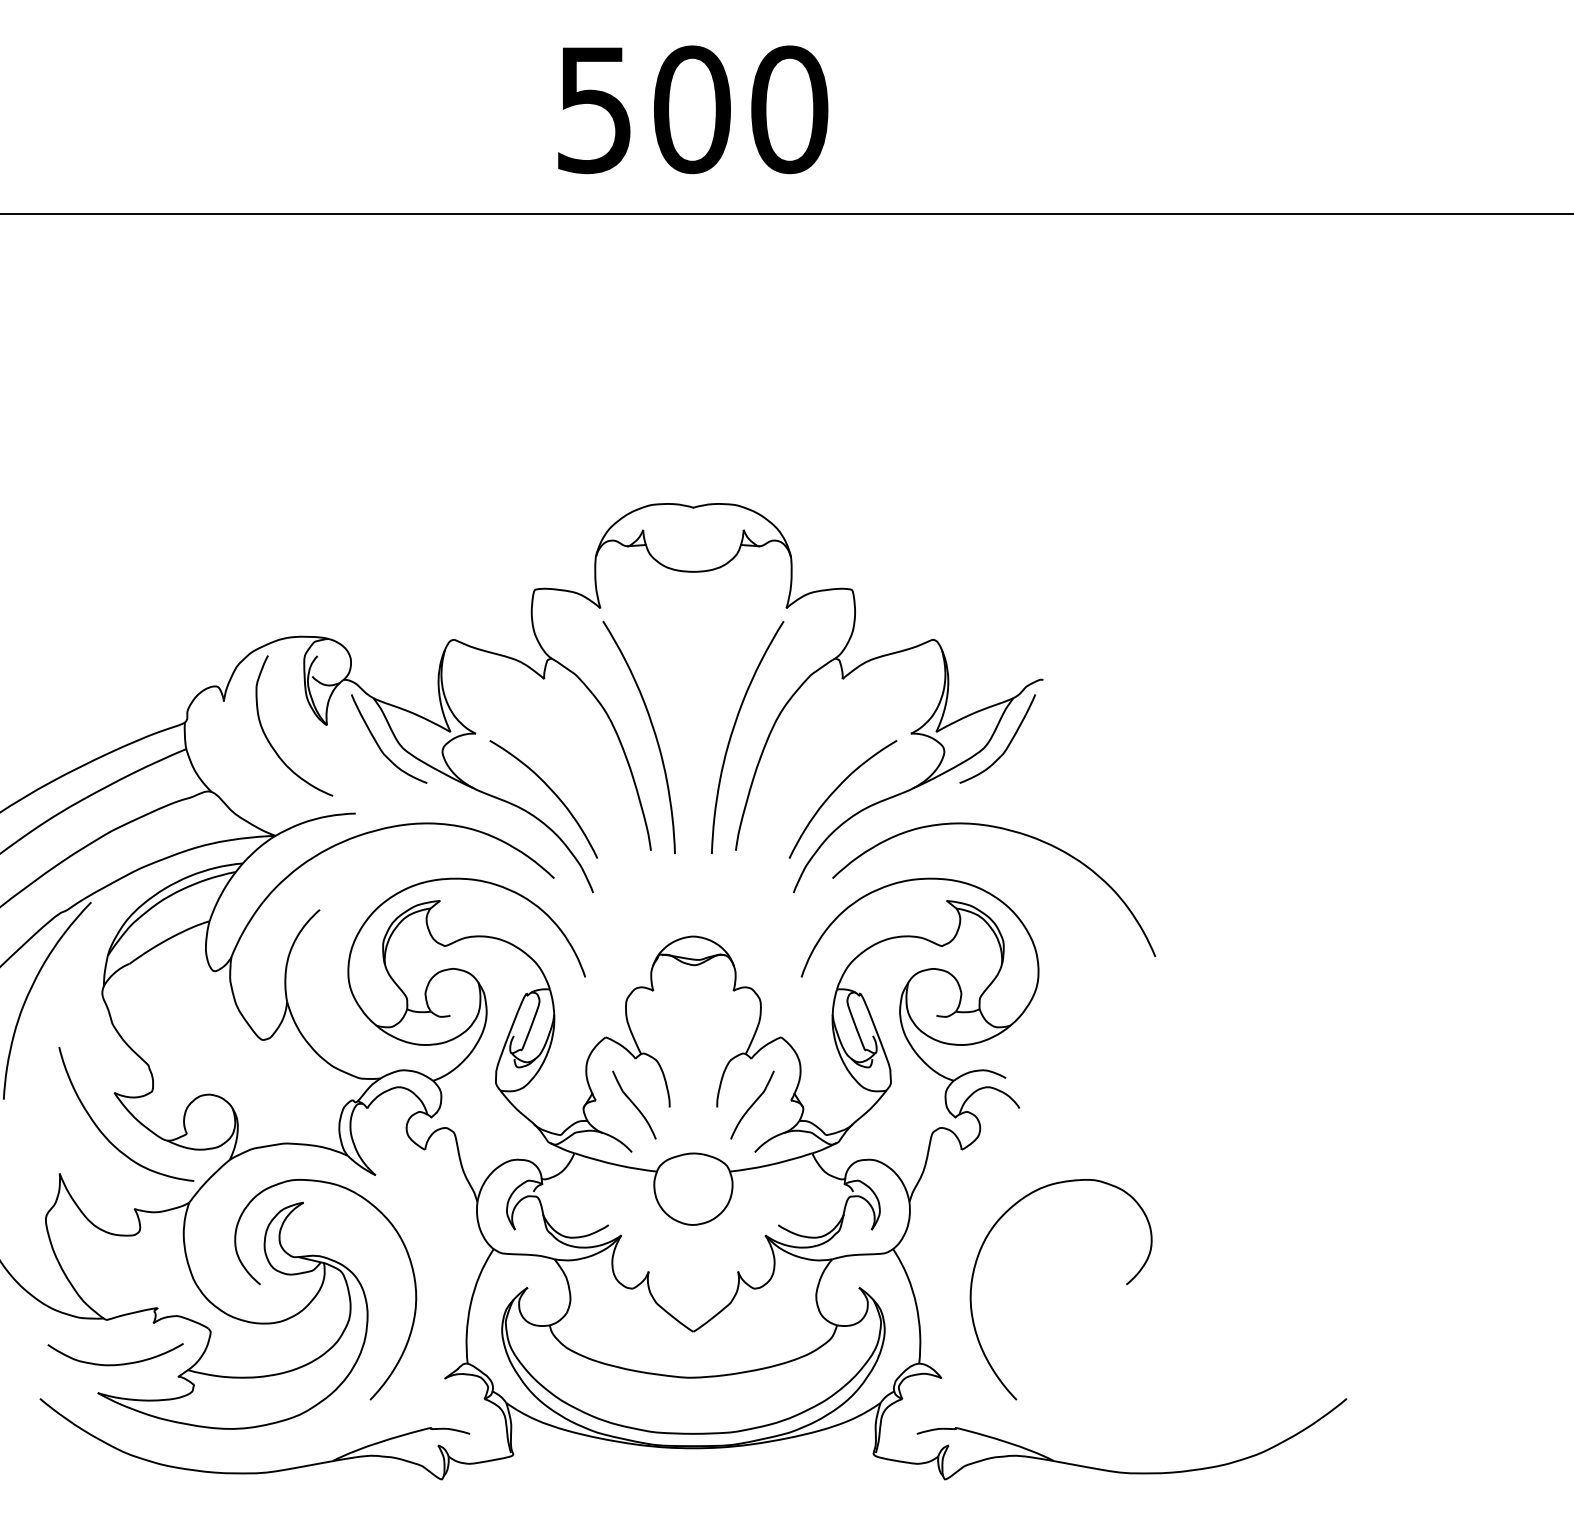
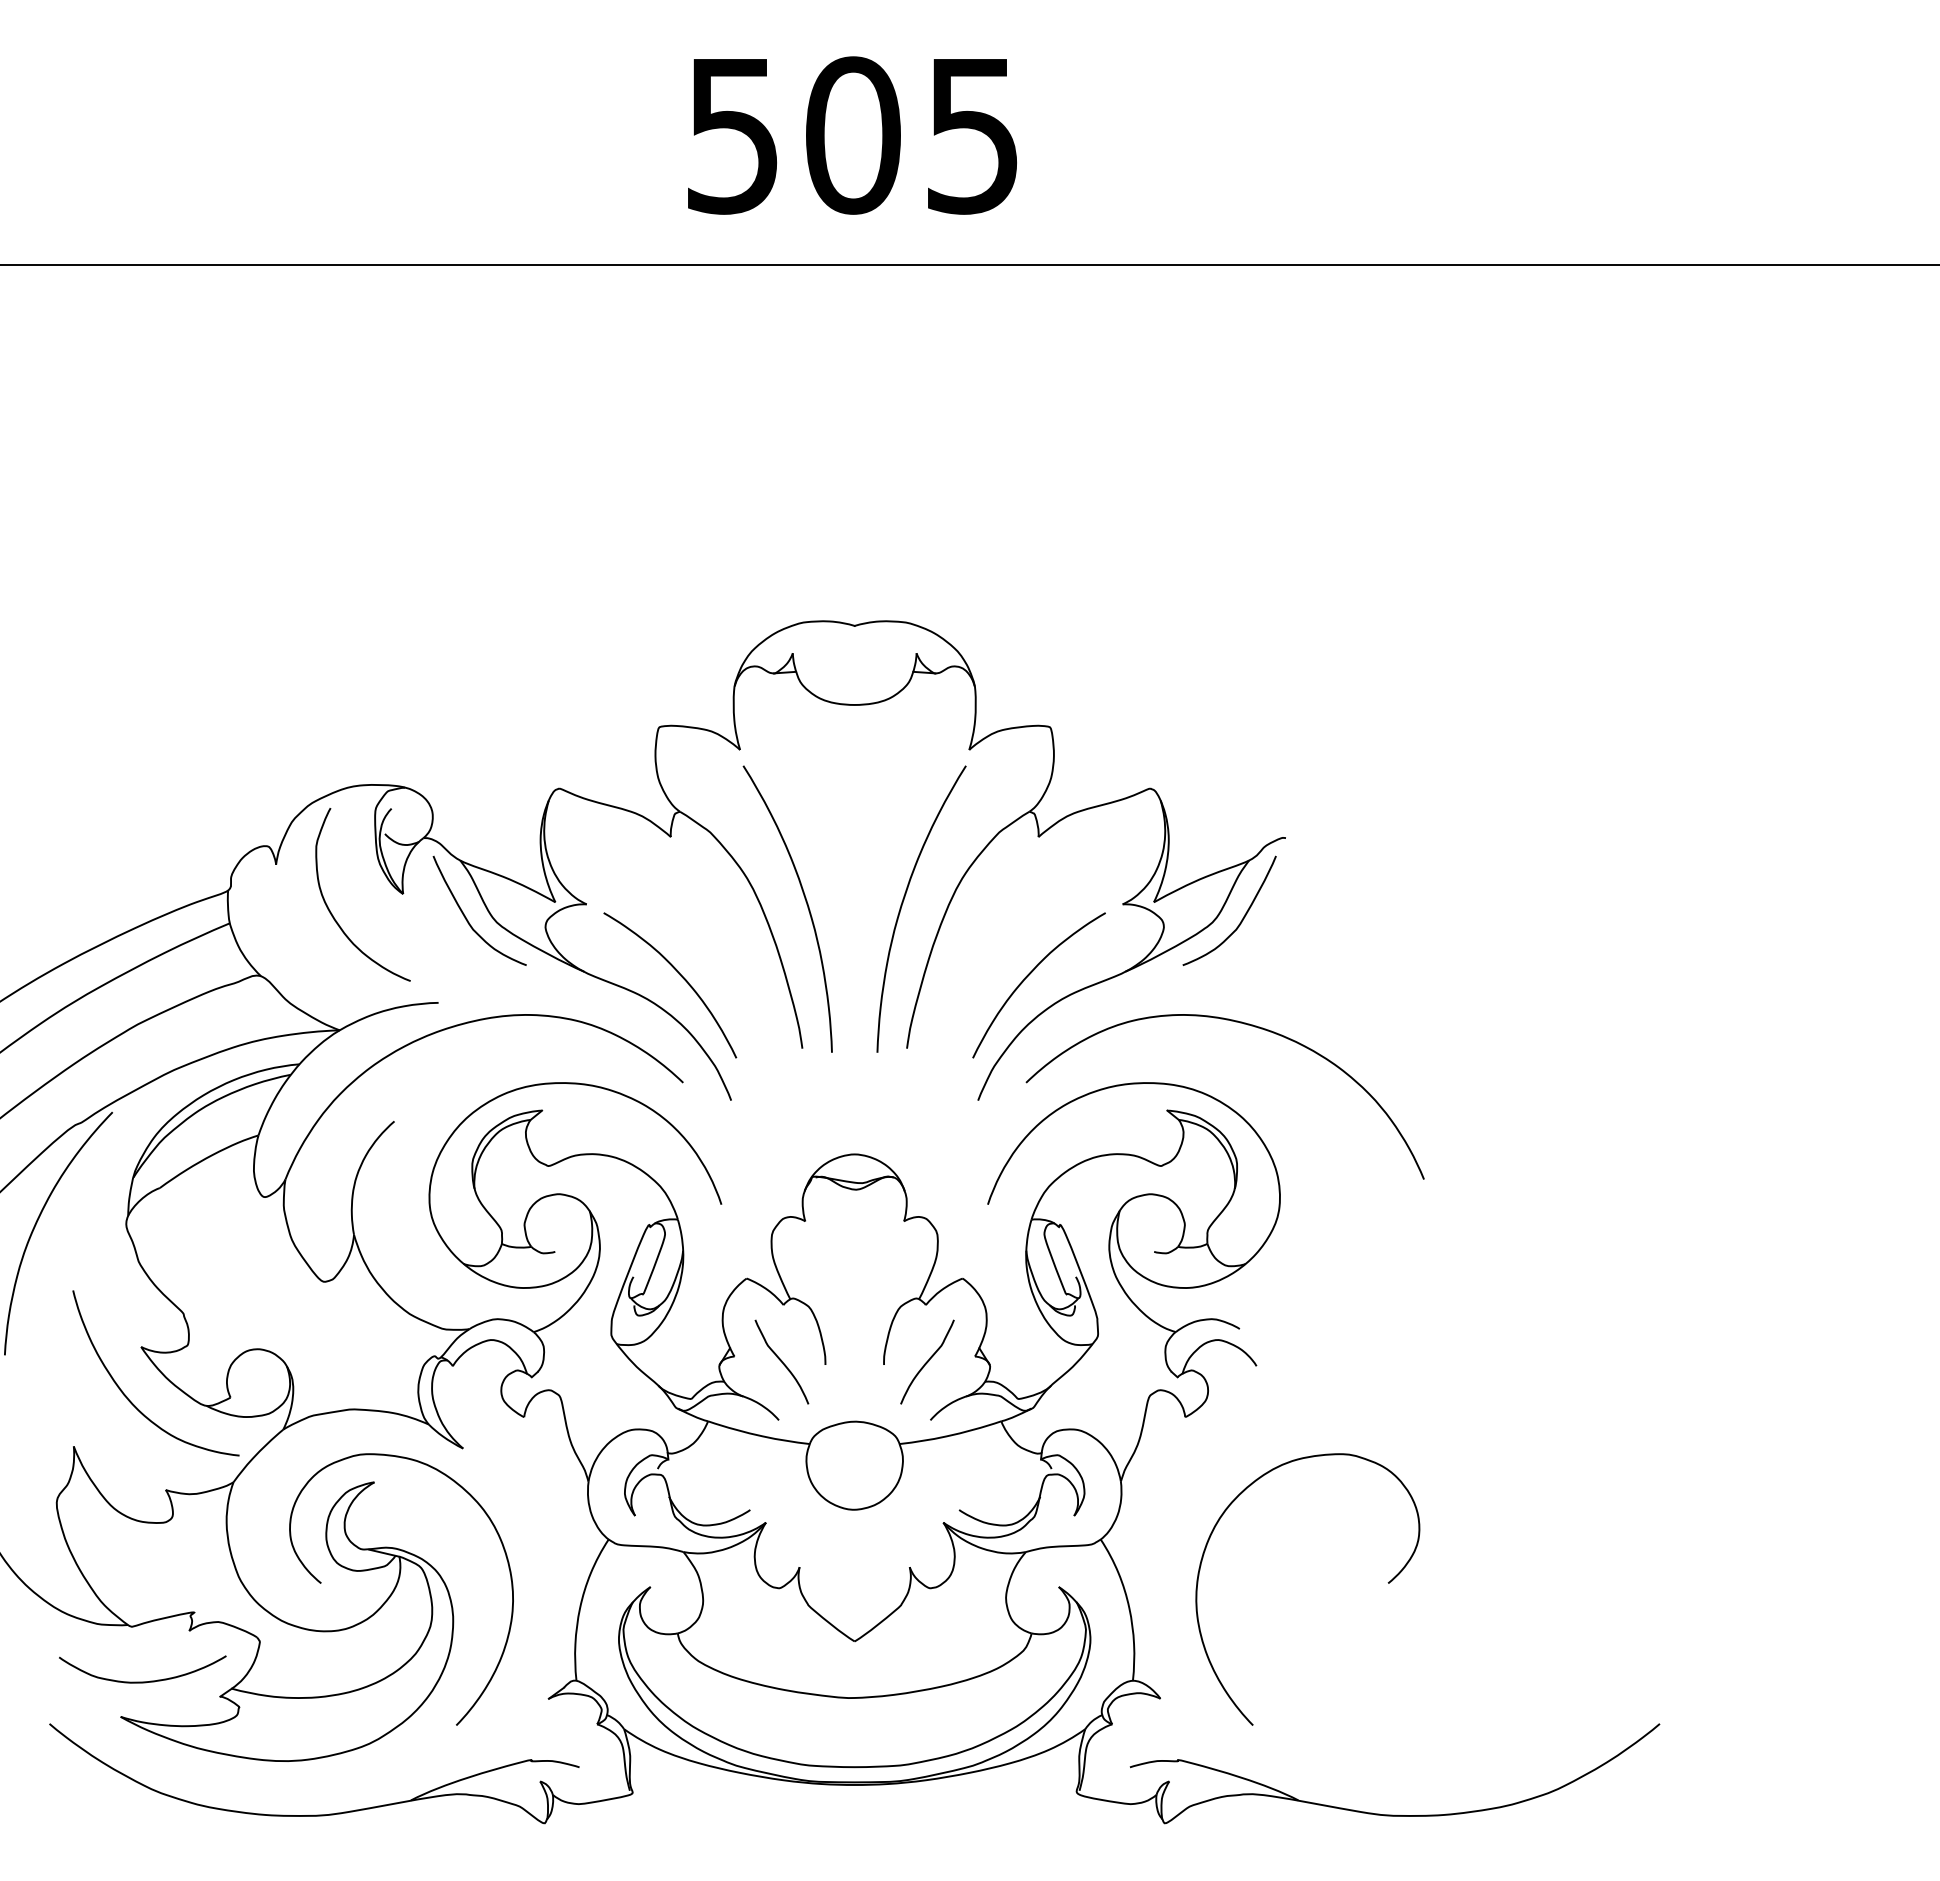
text: (789, 109) -> (973, 135), 500 -> 505

